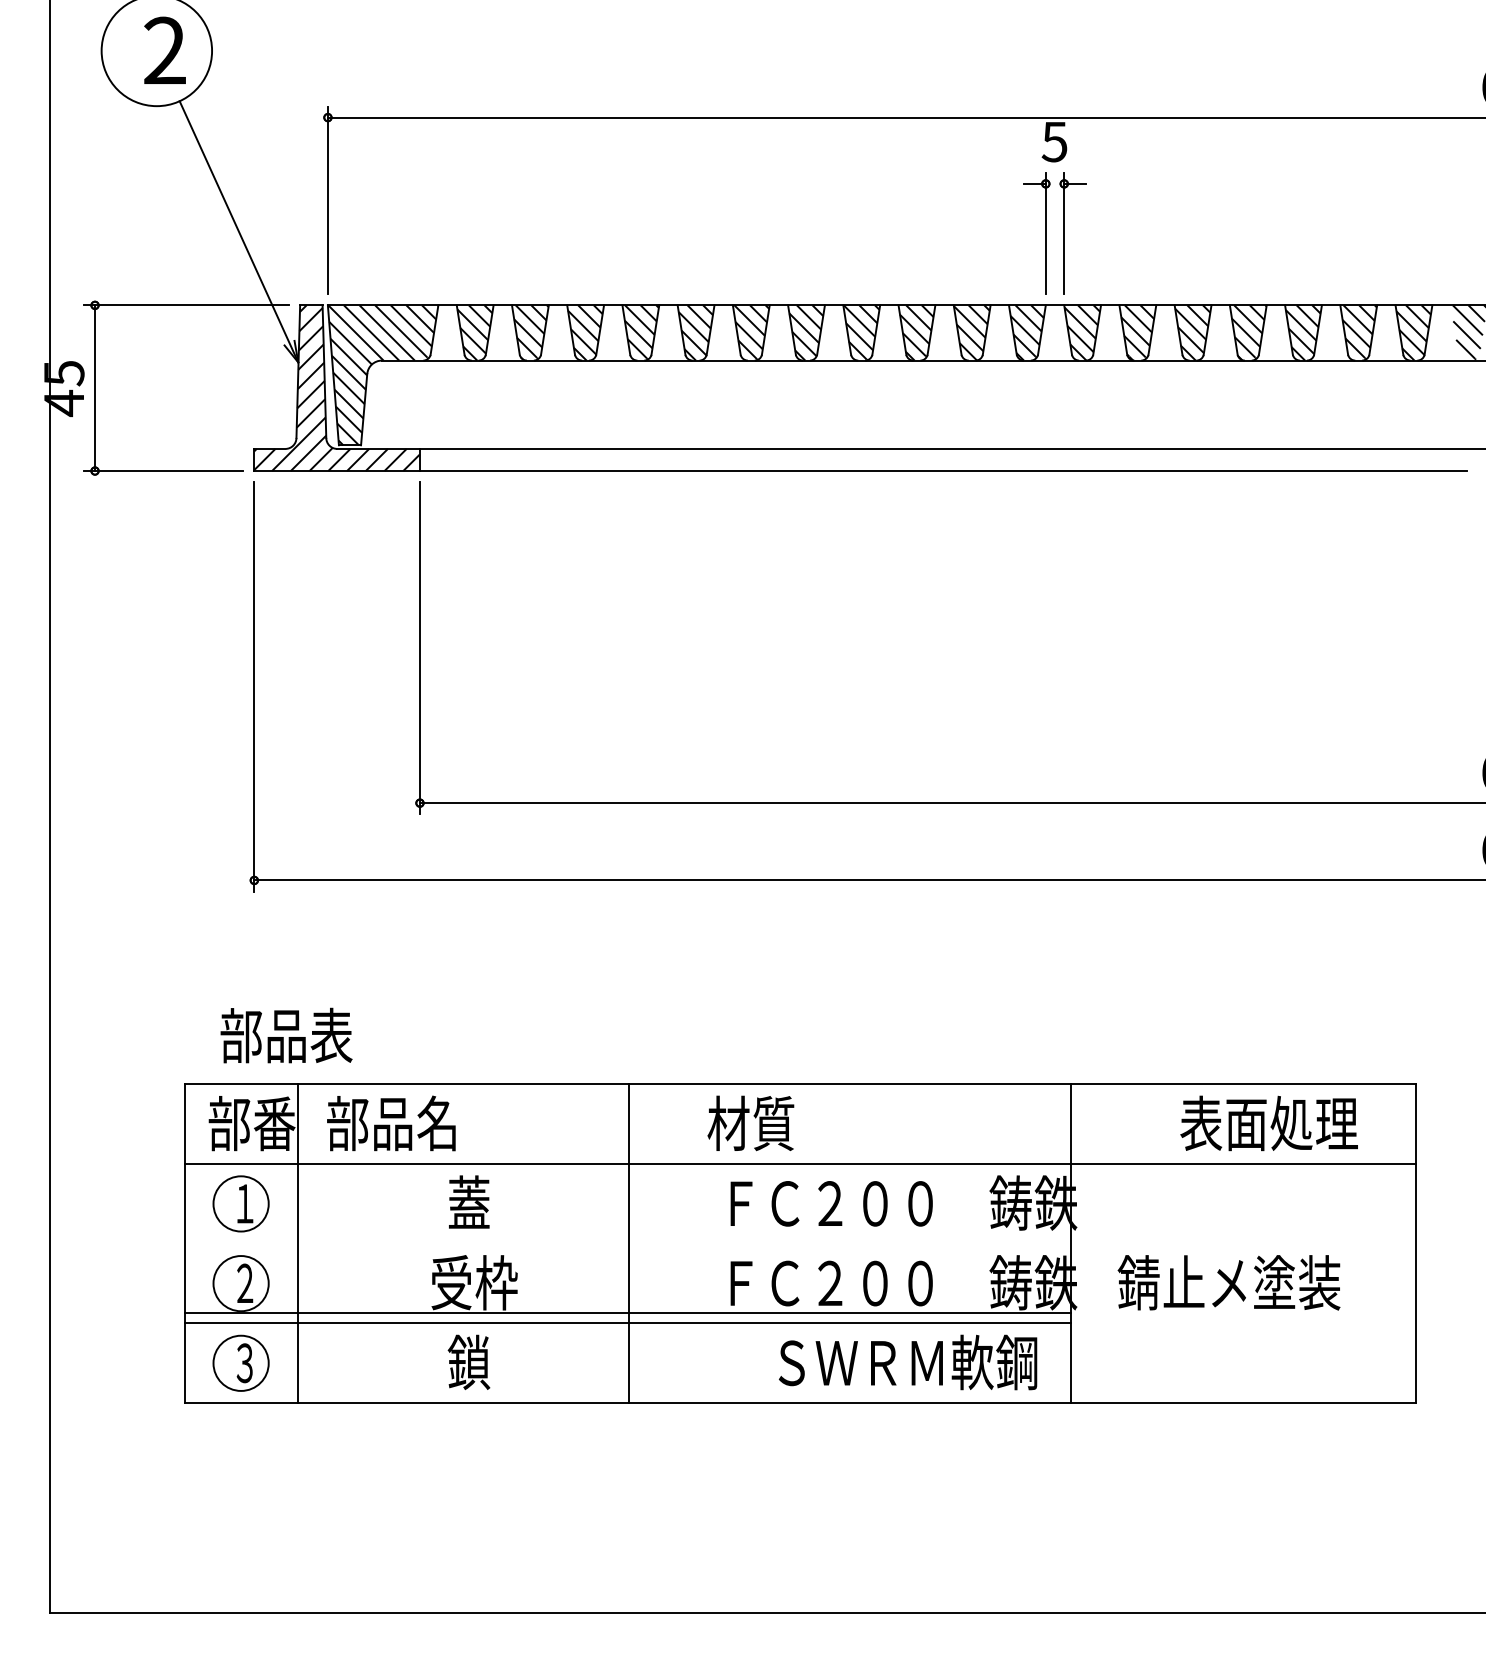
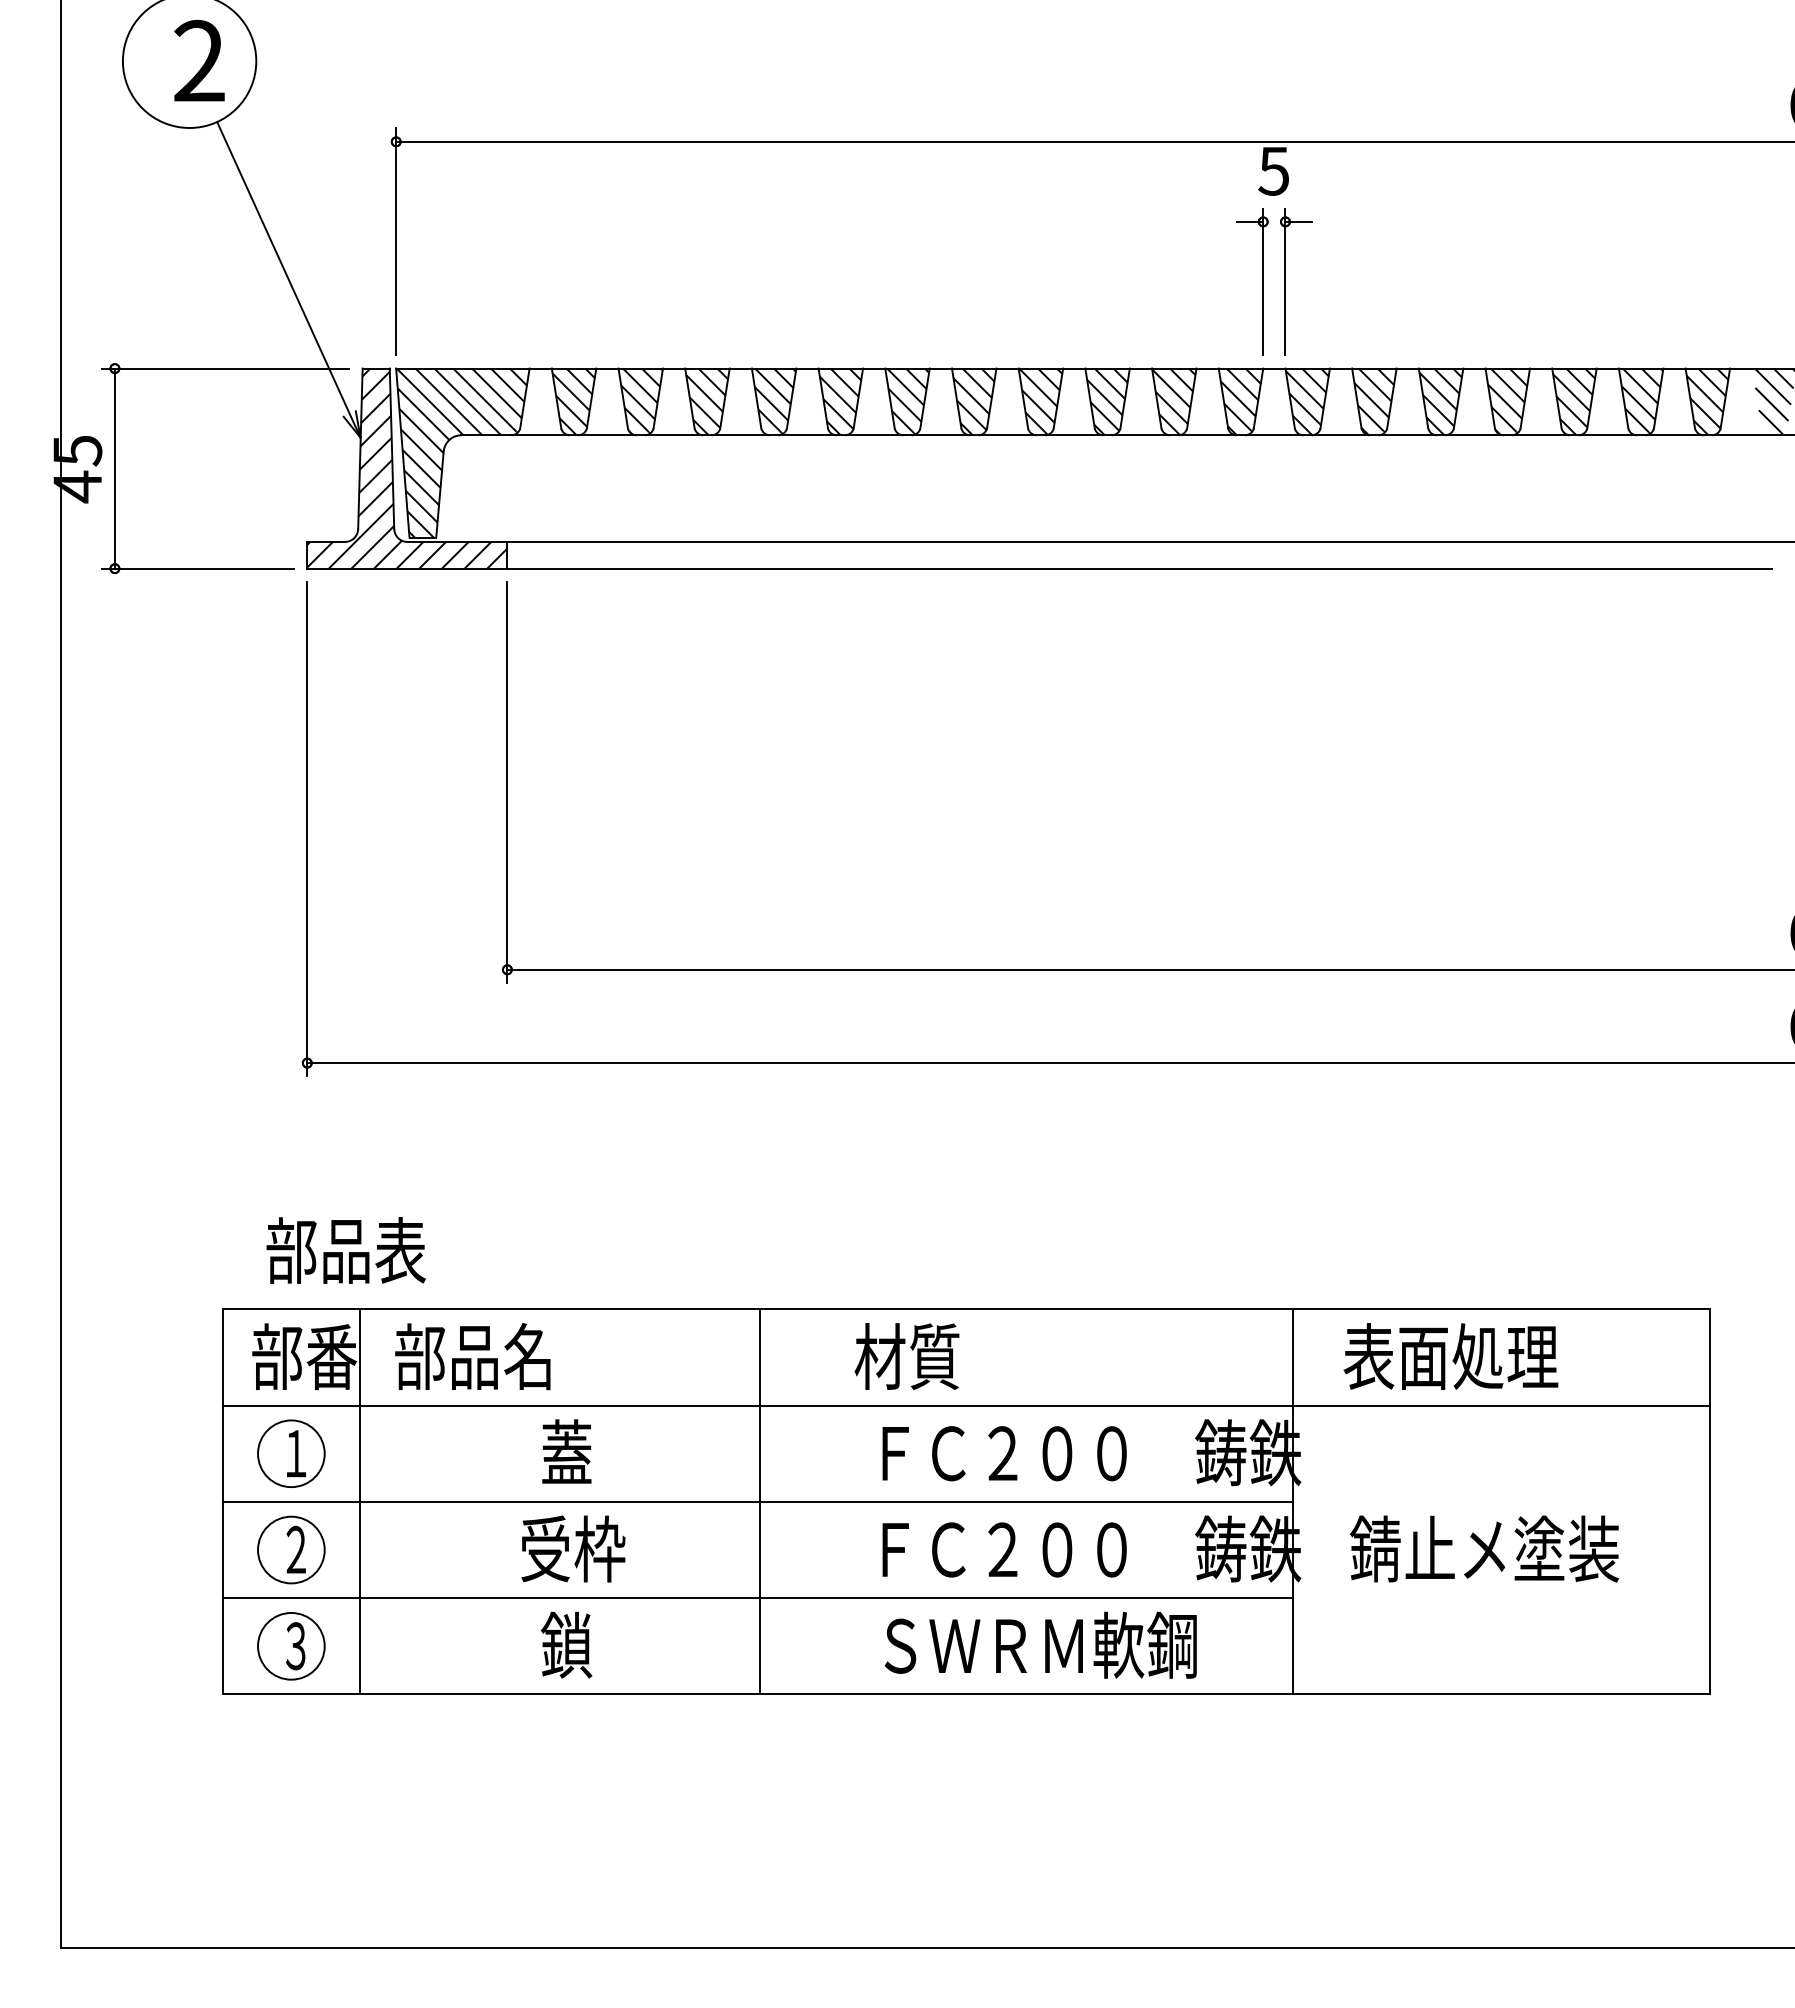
text: (1268, 1123) -> (1450, 1356), moved
line: (627, 1312) -> (758, 1501), moved
text: (907, 1361) -> (1040, 1644), moved

